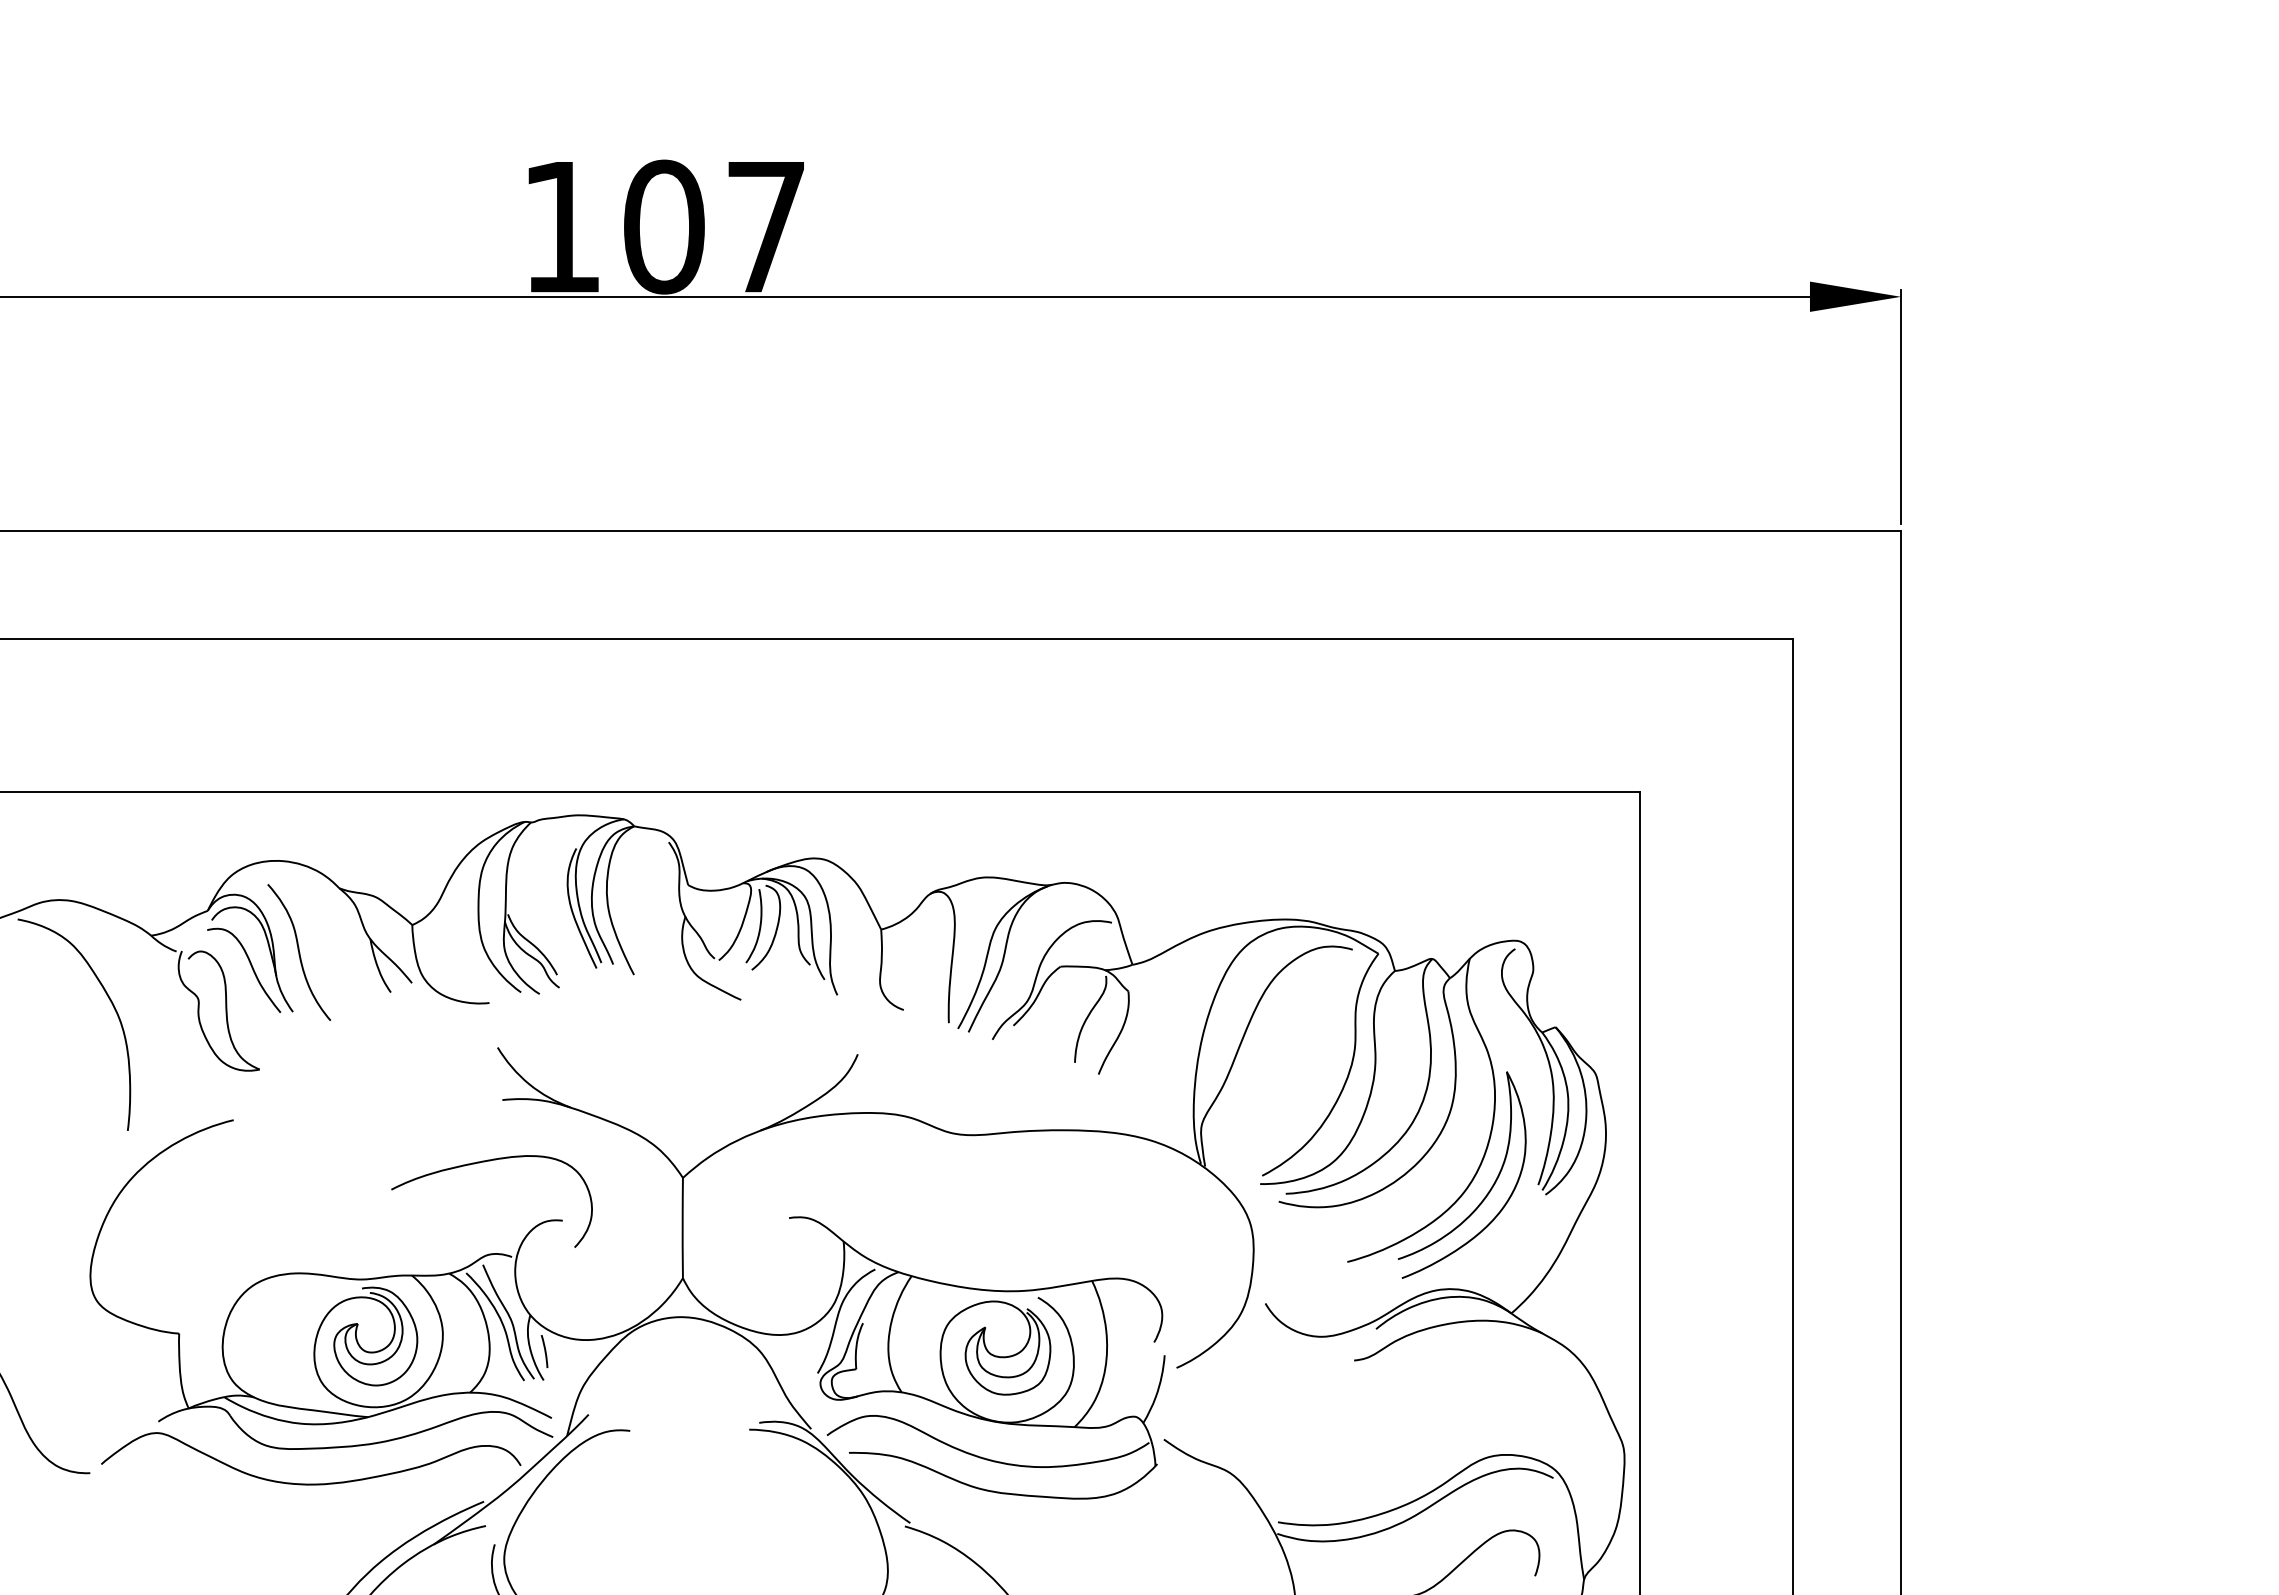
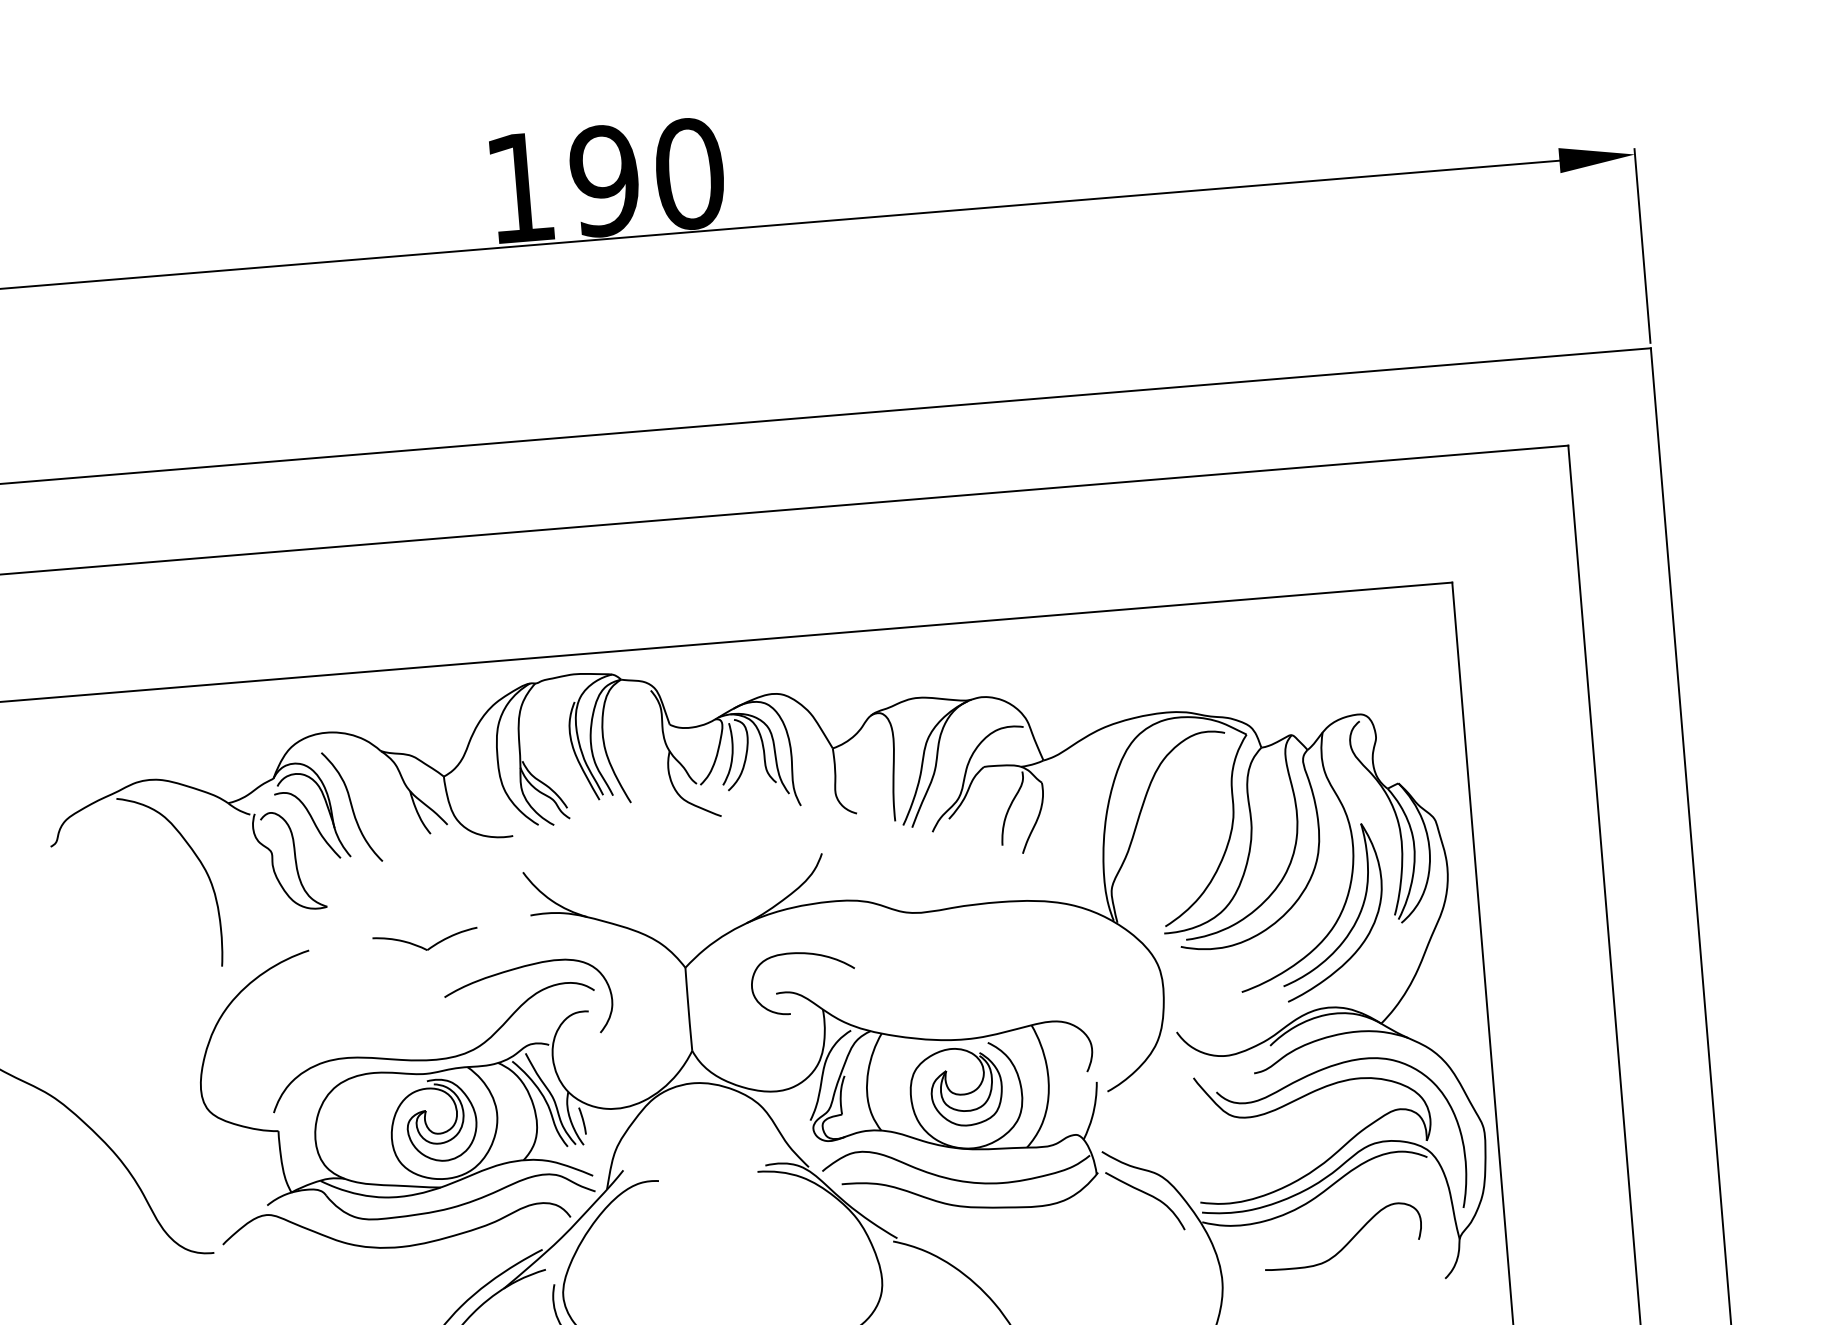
text: (715, 226) -> (647, 177), 107 -> 190
part: (370, 1127) -> (423, 947), added
curve: (826, 1173) -> (804, 954), added
curve: (373, 1262) -> (434, 1058), added
part: (1448, 1459) -> (1339, 1148), added
curve: (1213, 1495) -> (1146, 1194), added

